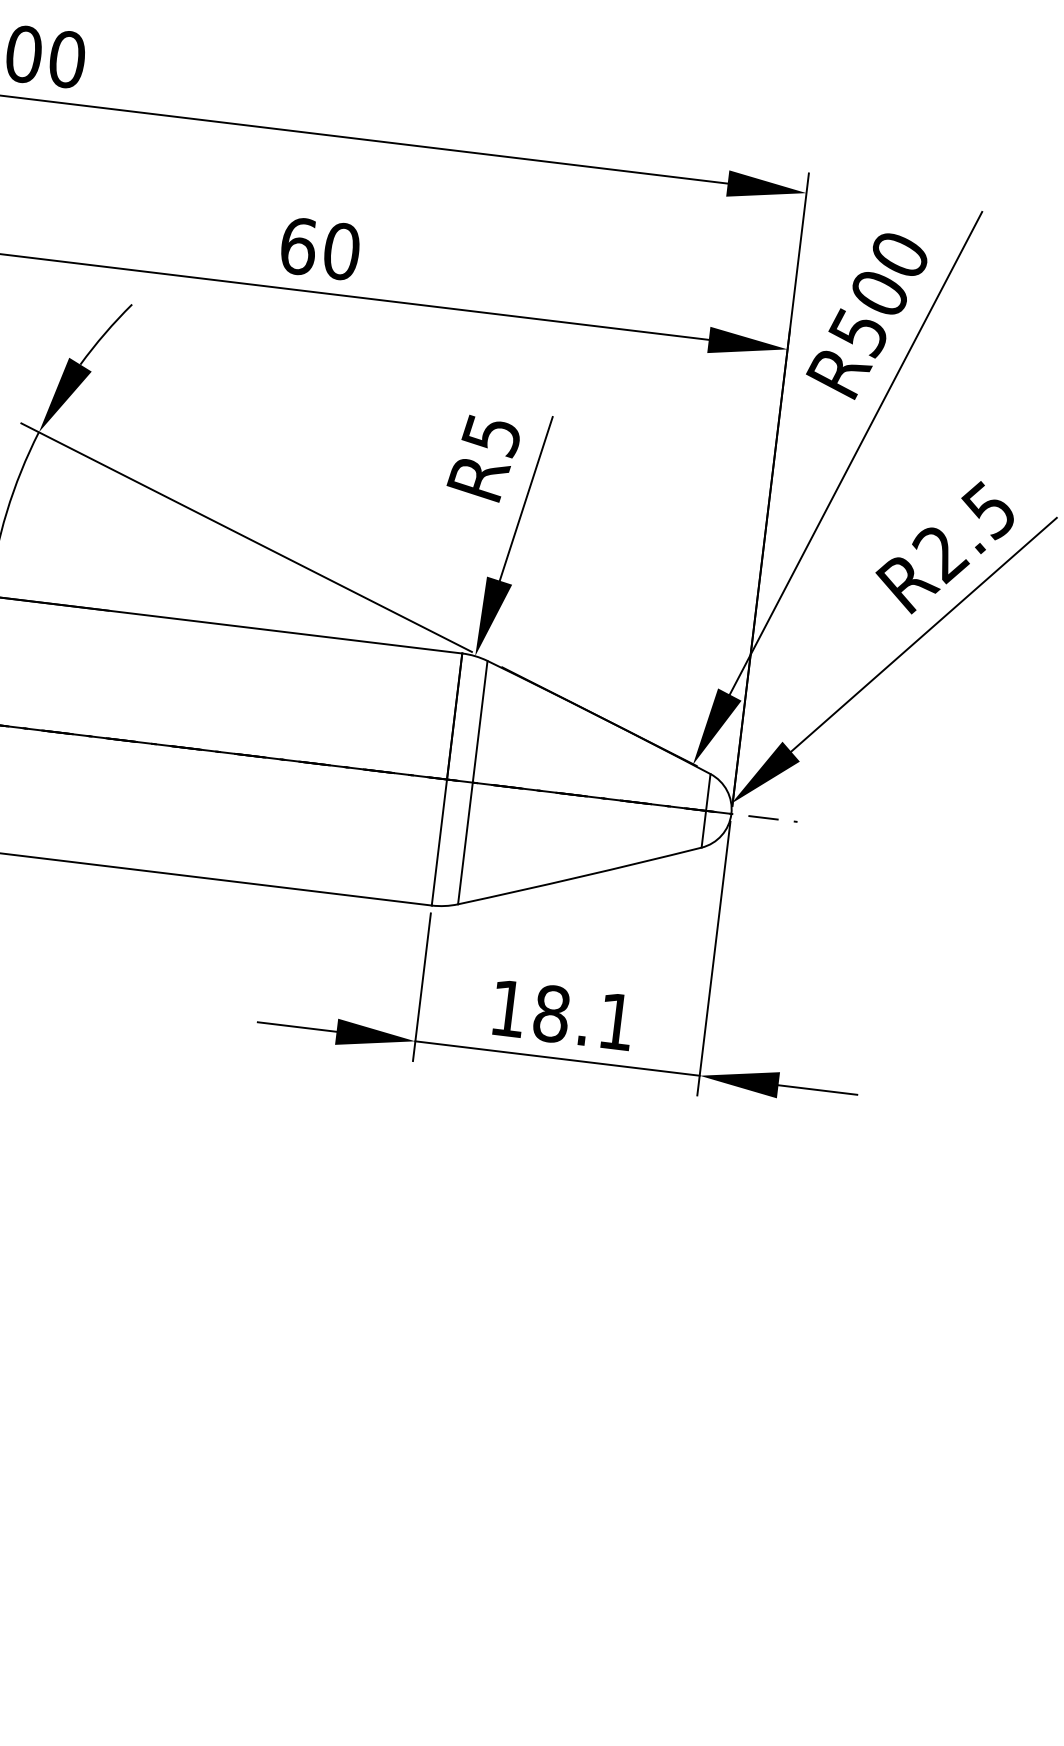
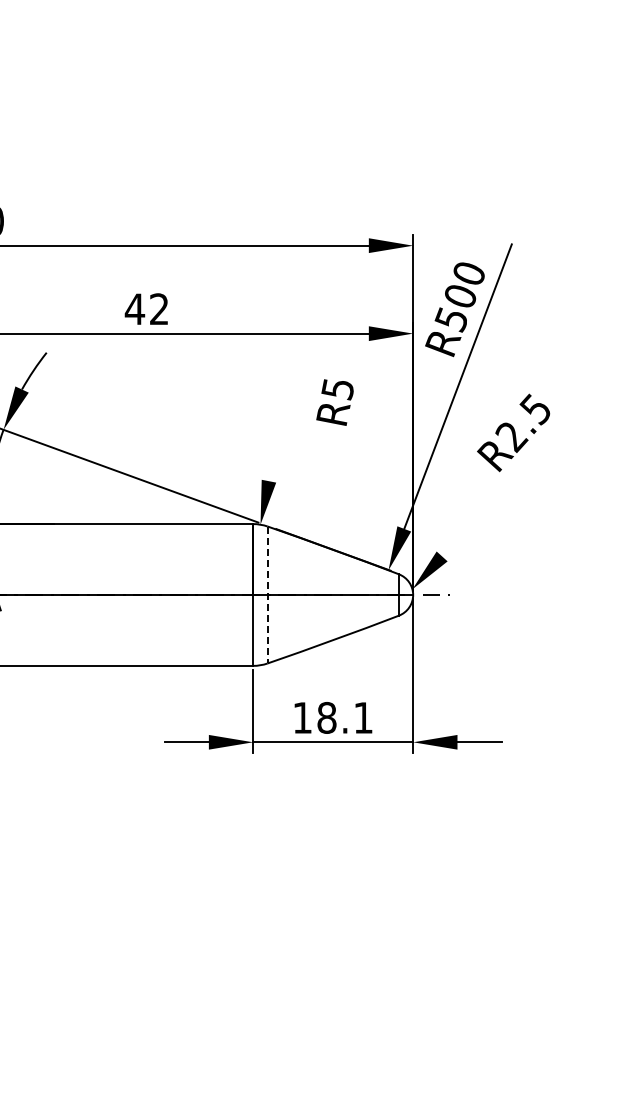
text: (318, 249) -> (146, 309), 60 -> 42
text: (482, 458) -> (334, 402), moved
line: (526, 497) -> (278, 433), removed
line: (923, 634) -> (507, 482), removed
line: (472, 783) -> (267, 595), solid -> dashed

